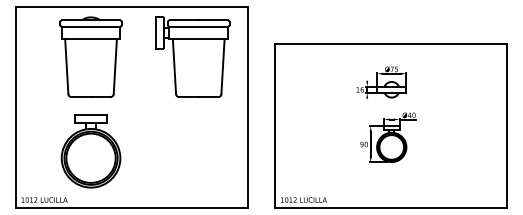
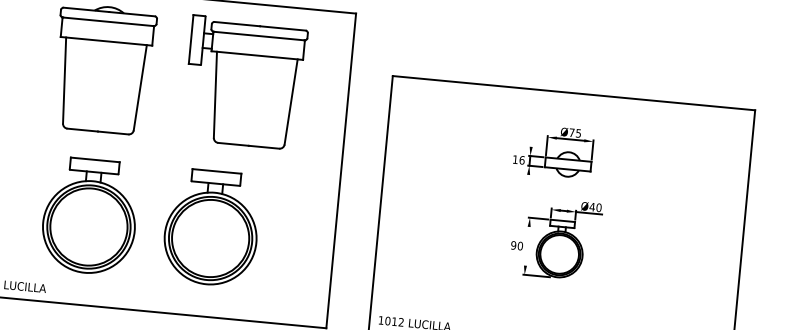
part: (192, 56) -> (245, 81), moved
line: (370, 143) -> (527, 245), removed
part: (168, 151) -> (210, 227), added

